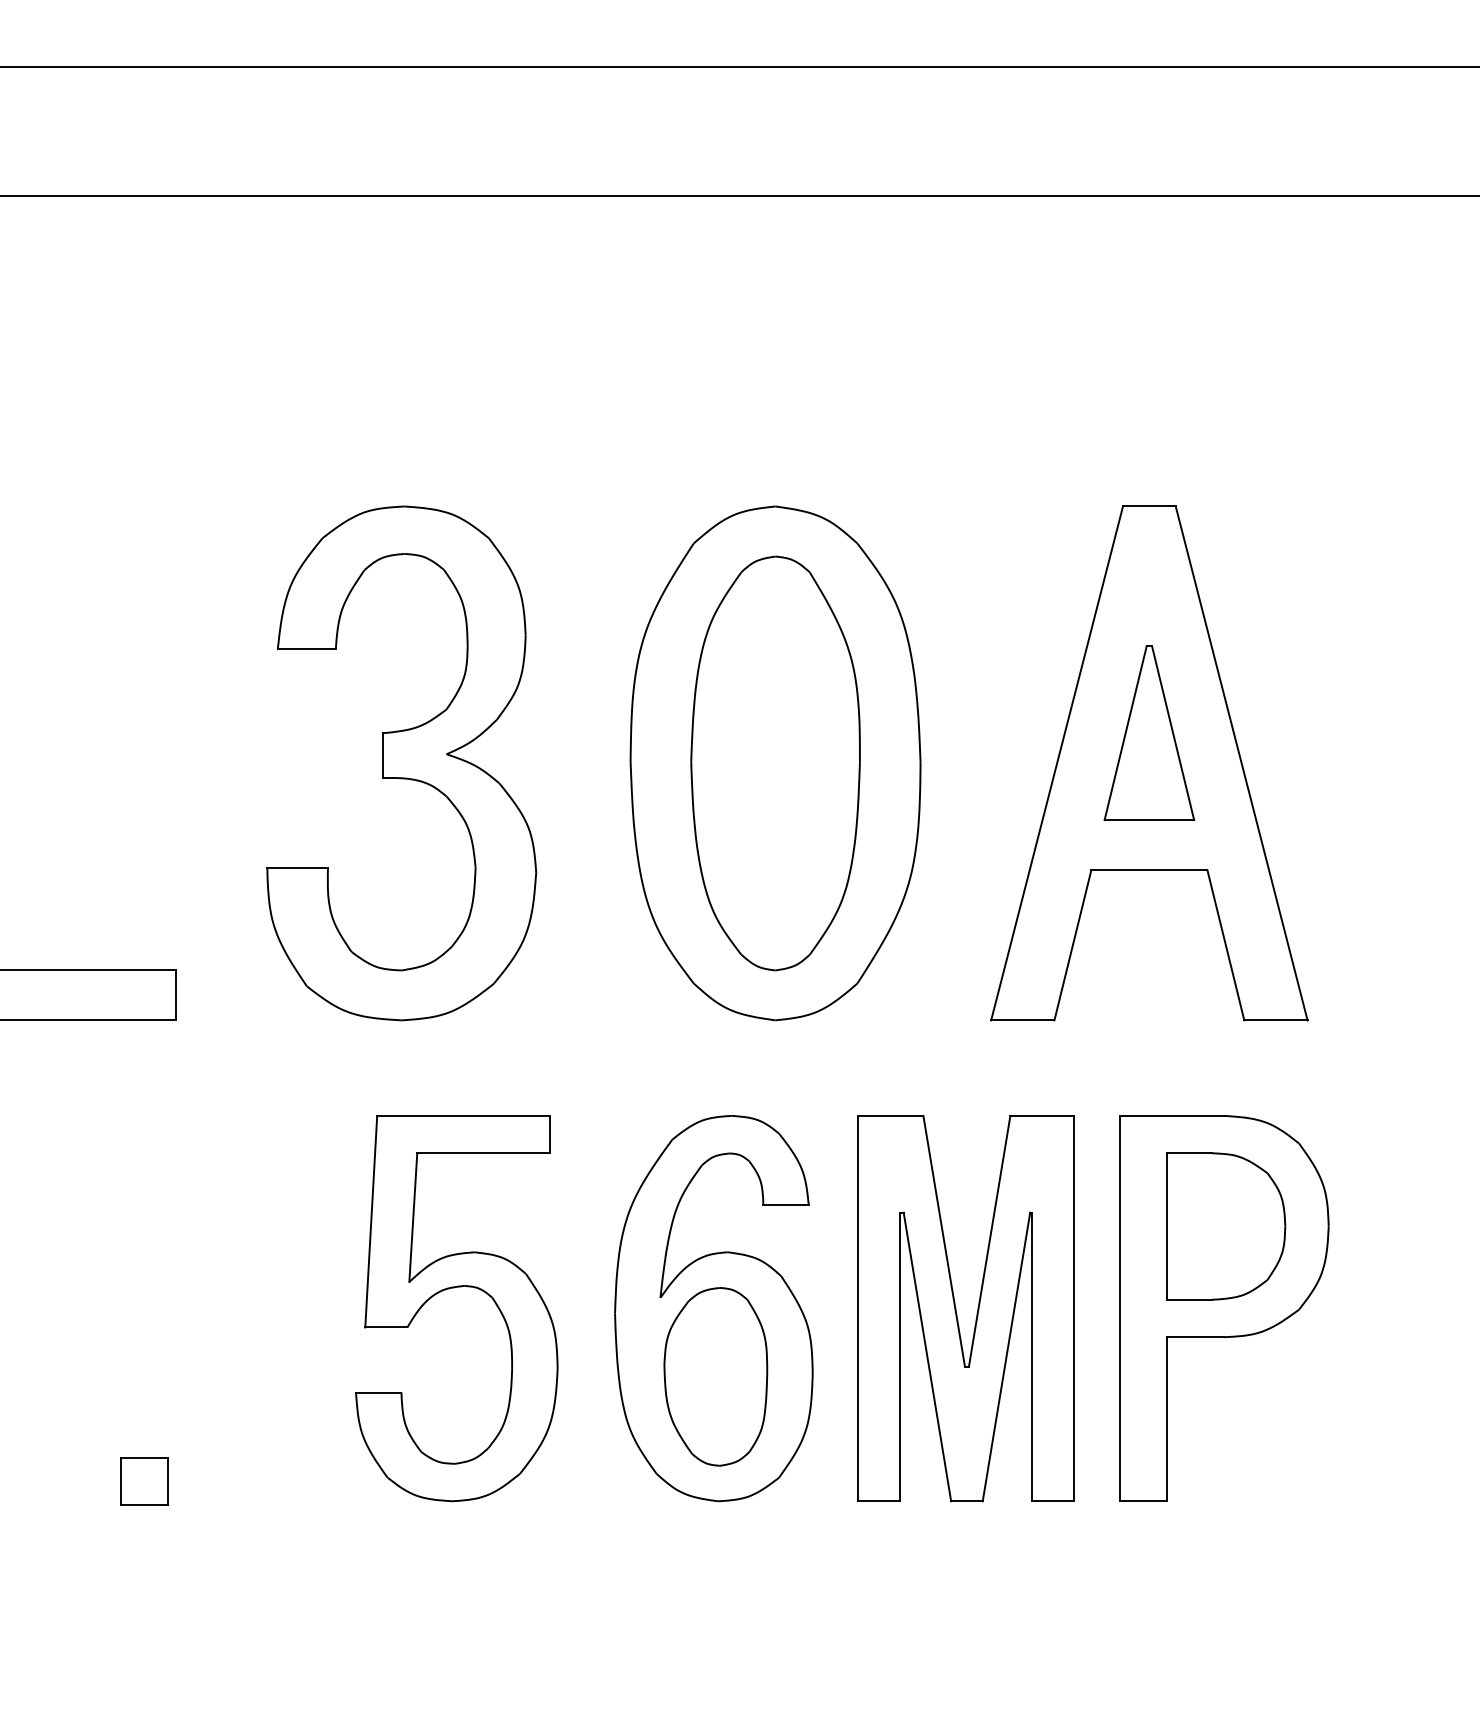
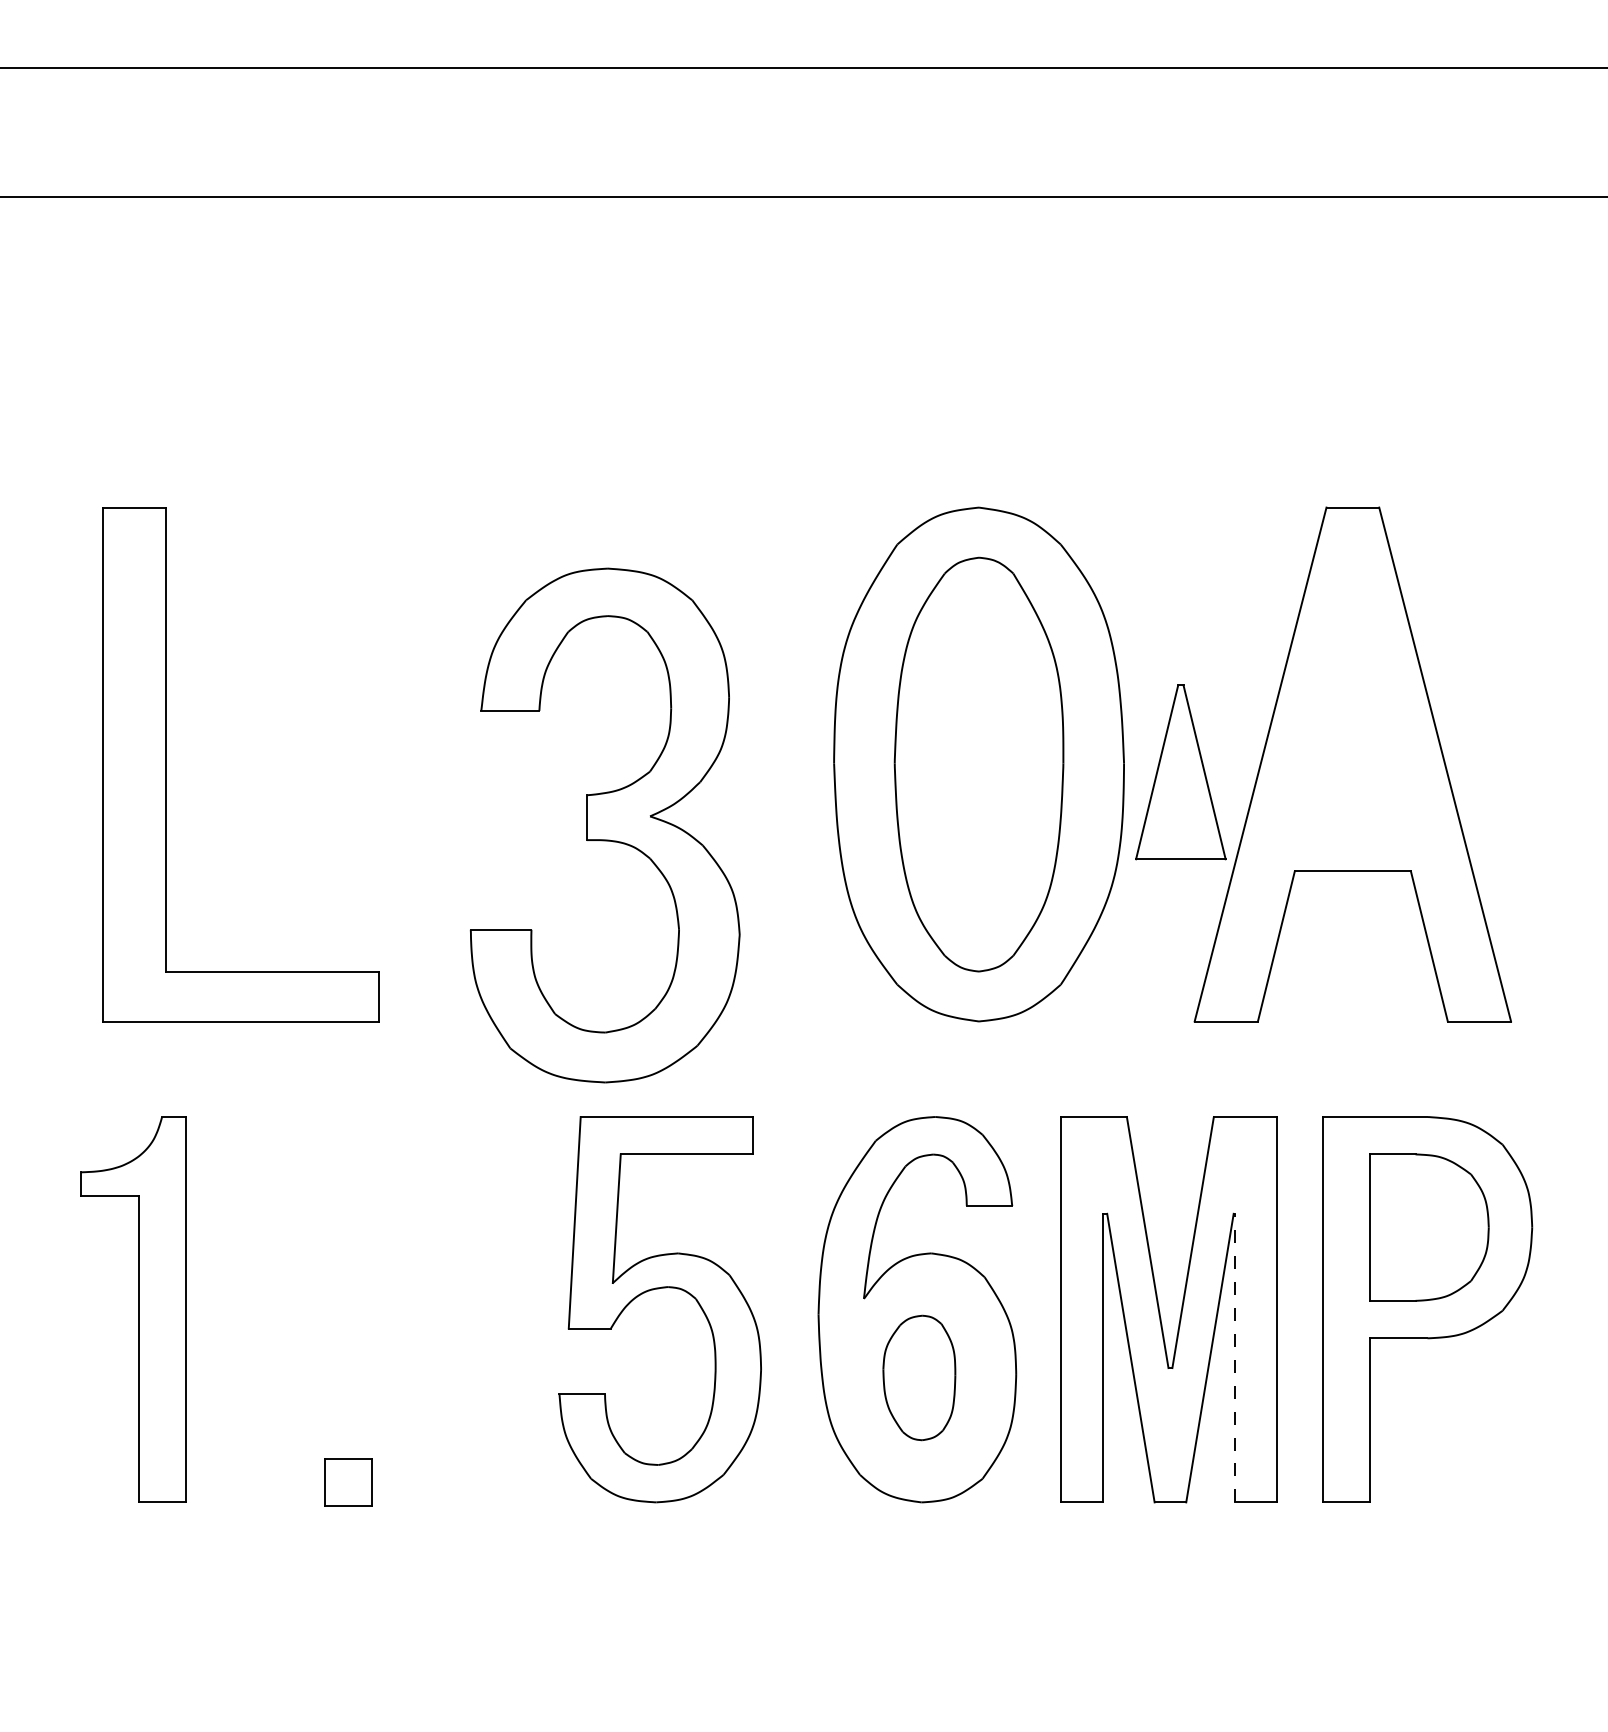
part: (1149, 733) -> (1180, 772), moved
part: (401, 763) -> (604, 825), moved
line: (1032, 1356) -> (1235, 1357), solid -> dashed
part: (716, 1376) -> (919, 1377), size x0.7

